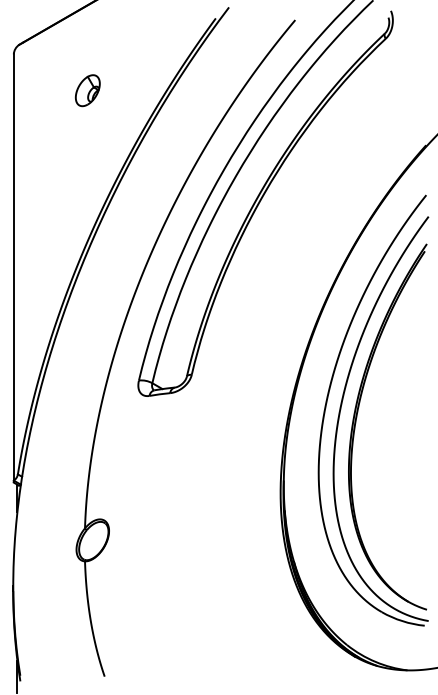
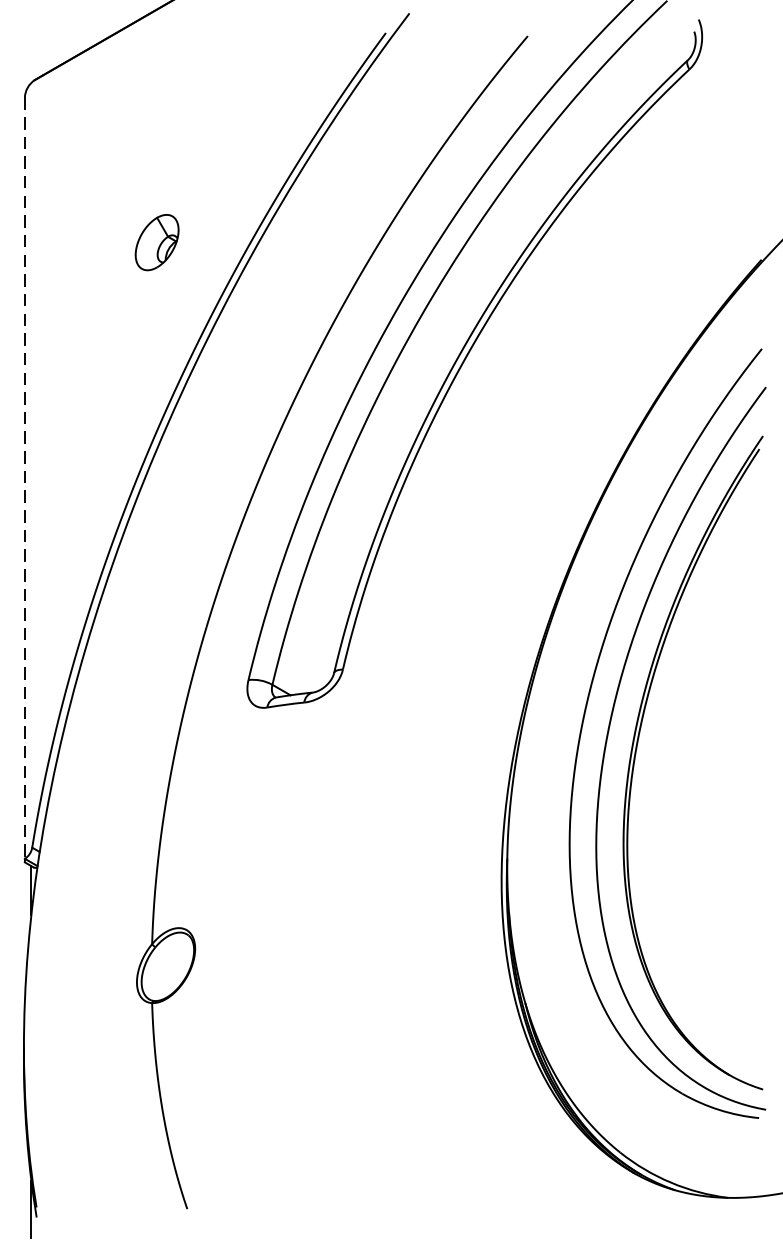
part: (87, 90) -> (156, 242), moved
line: (13, 268) -> (24, 479), solid -> dashed

